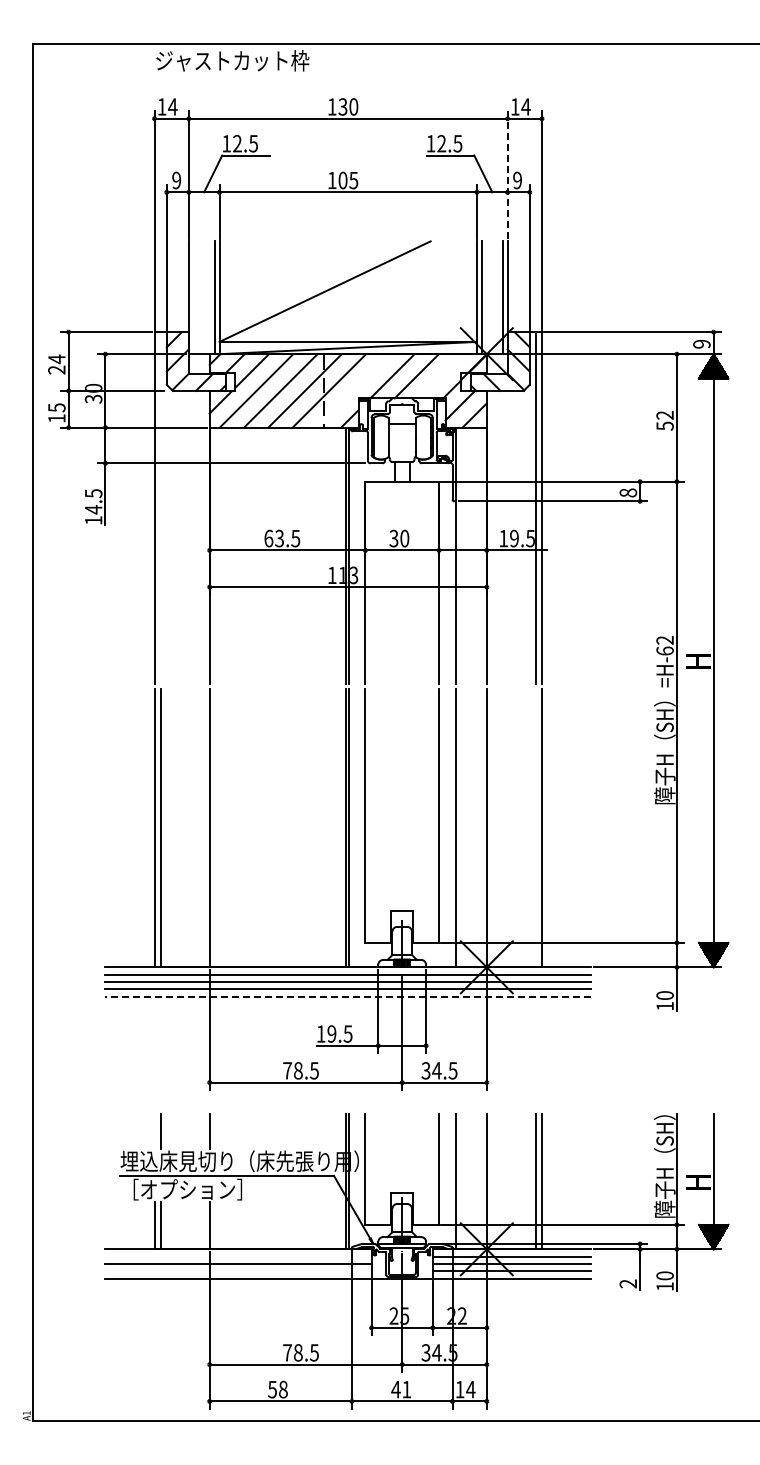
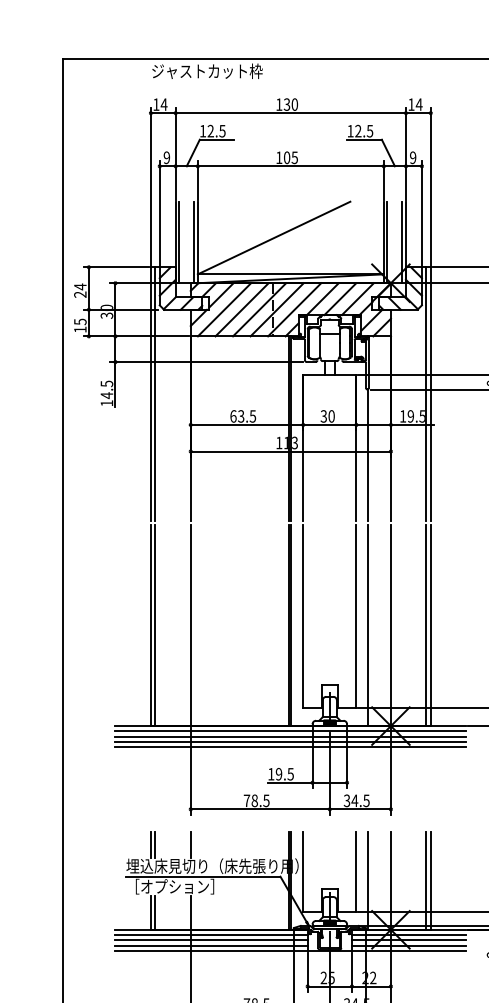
line: (507, 175) -> (405, 154), dashed -> solid
line: (193, 297) -> (179, 242), added
line: (441, 376) -> (358, 299), added
line: (353, 390) -> (294, 309), added
line: (160, 508) -> (155, 394), added
line: (535, 827) -> (426, 625), added
line: (348, 996) -> (291, 747), dashed -> solid
line: (154, 1131) -> (150, 844), added
line: (238, 1256) -> (211, 934), added
line: (238, 1271) -> (211, 945), added

